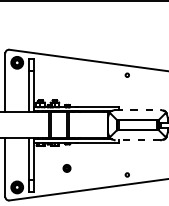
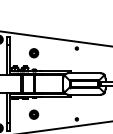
part: (66, 81) -> (33, 52), added
line: (137, 110) -> (84, 73), dashed -> solid
line: (137, 140) -> (84, 94), dashed -> solid
part: (66, 168) -> (33, 114), size x1.67

